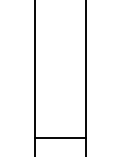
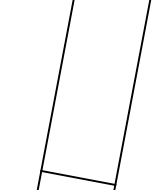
line: (60, 137) -> (78, 177), moved

